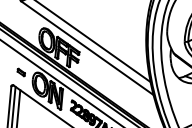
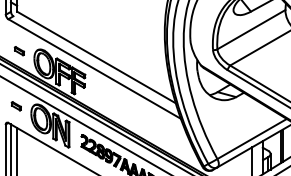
part: (27, 28) -> (18, 51), added

